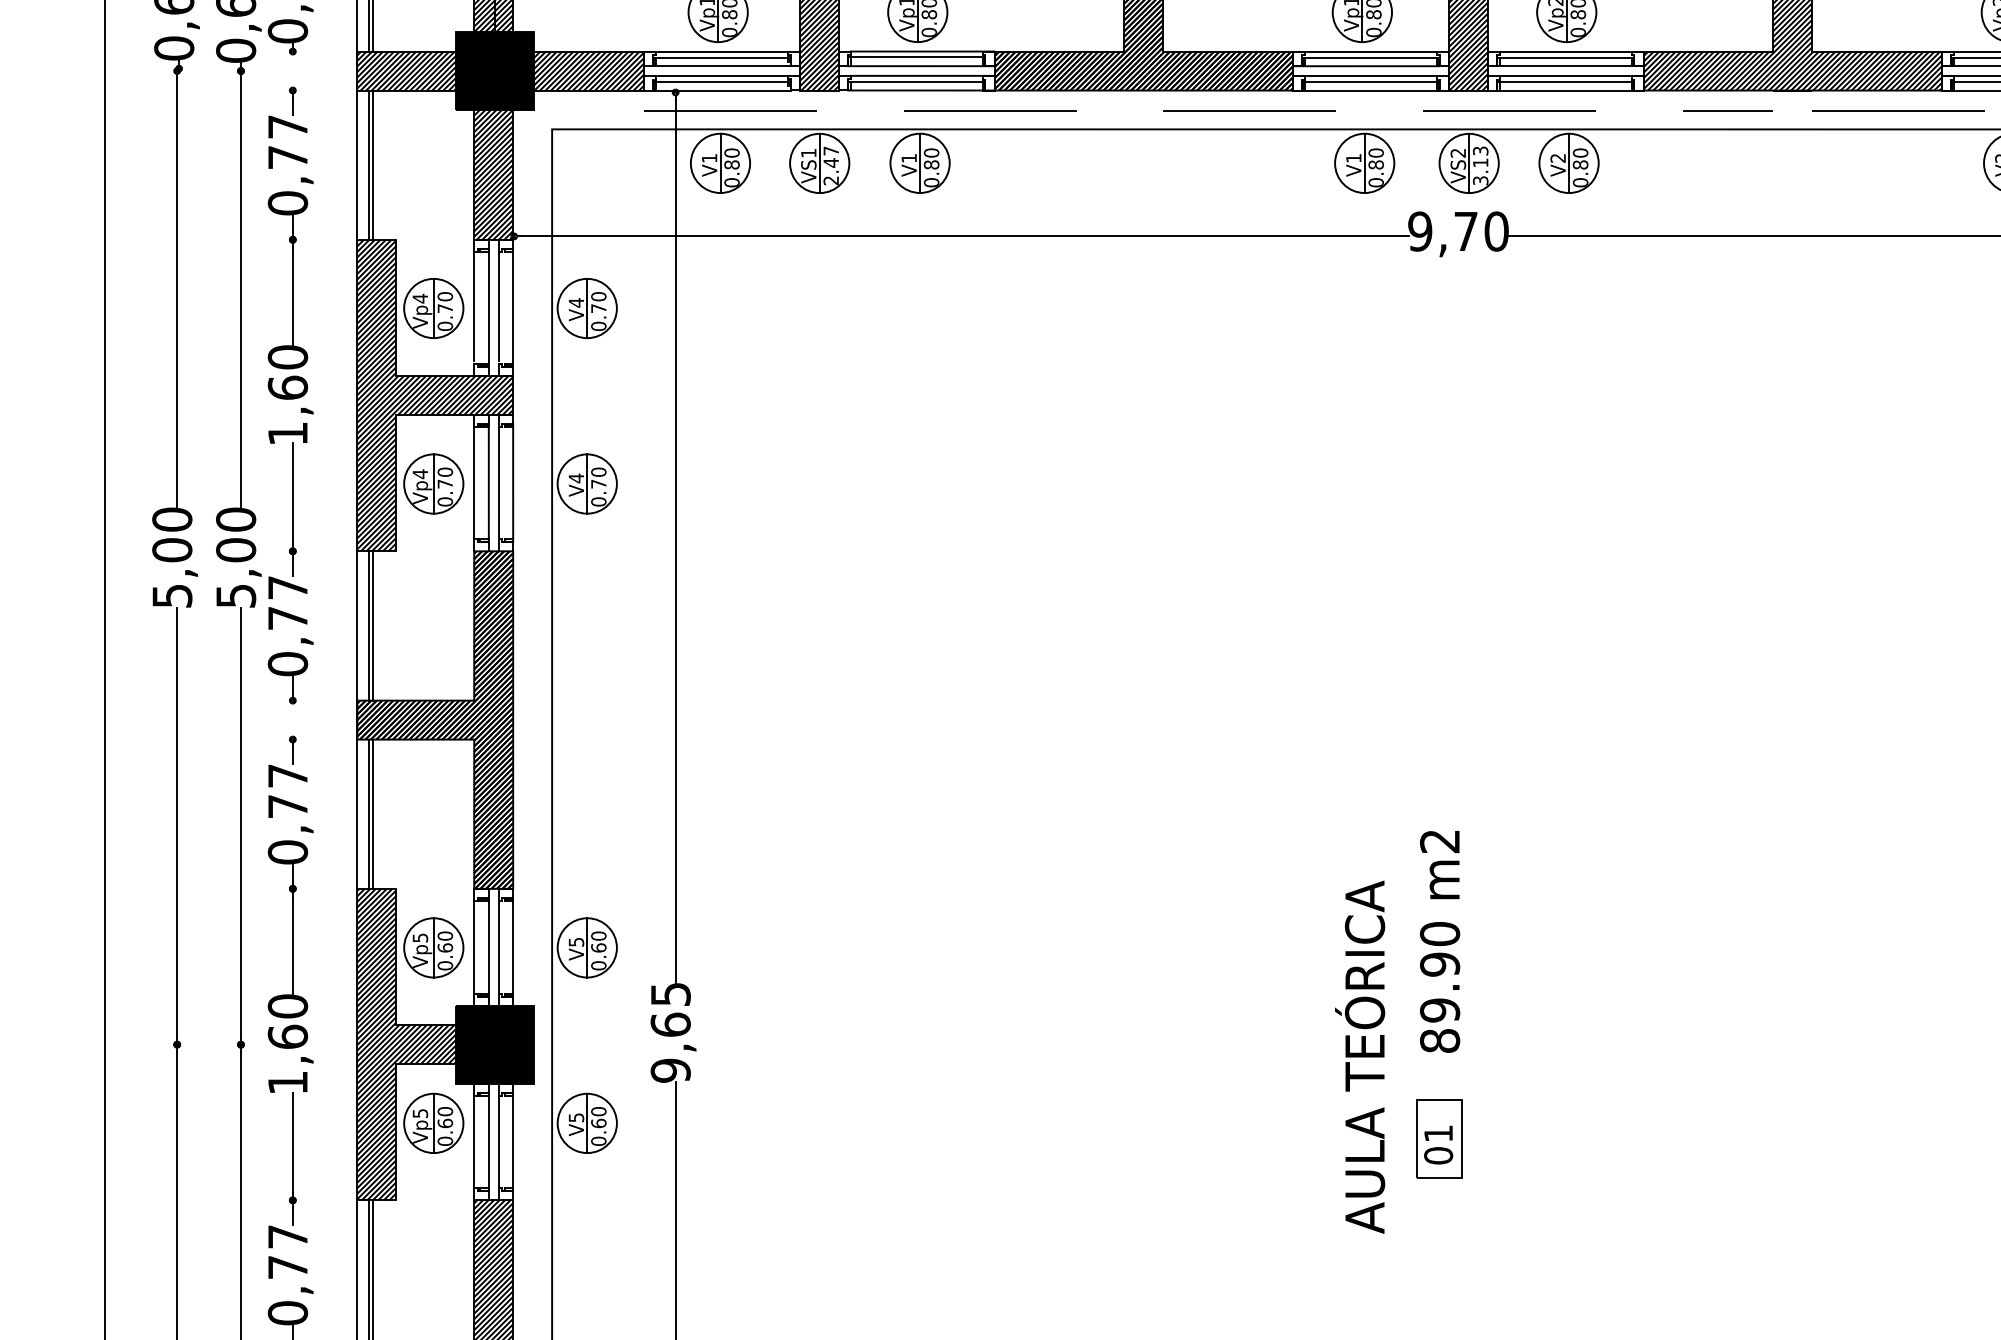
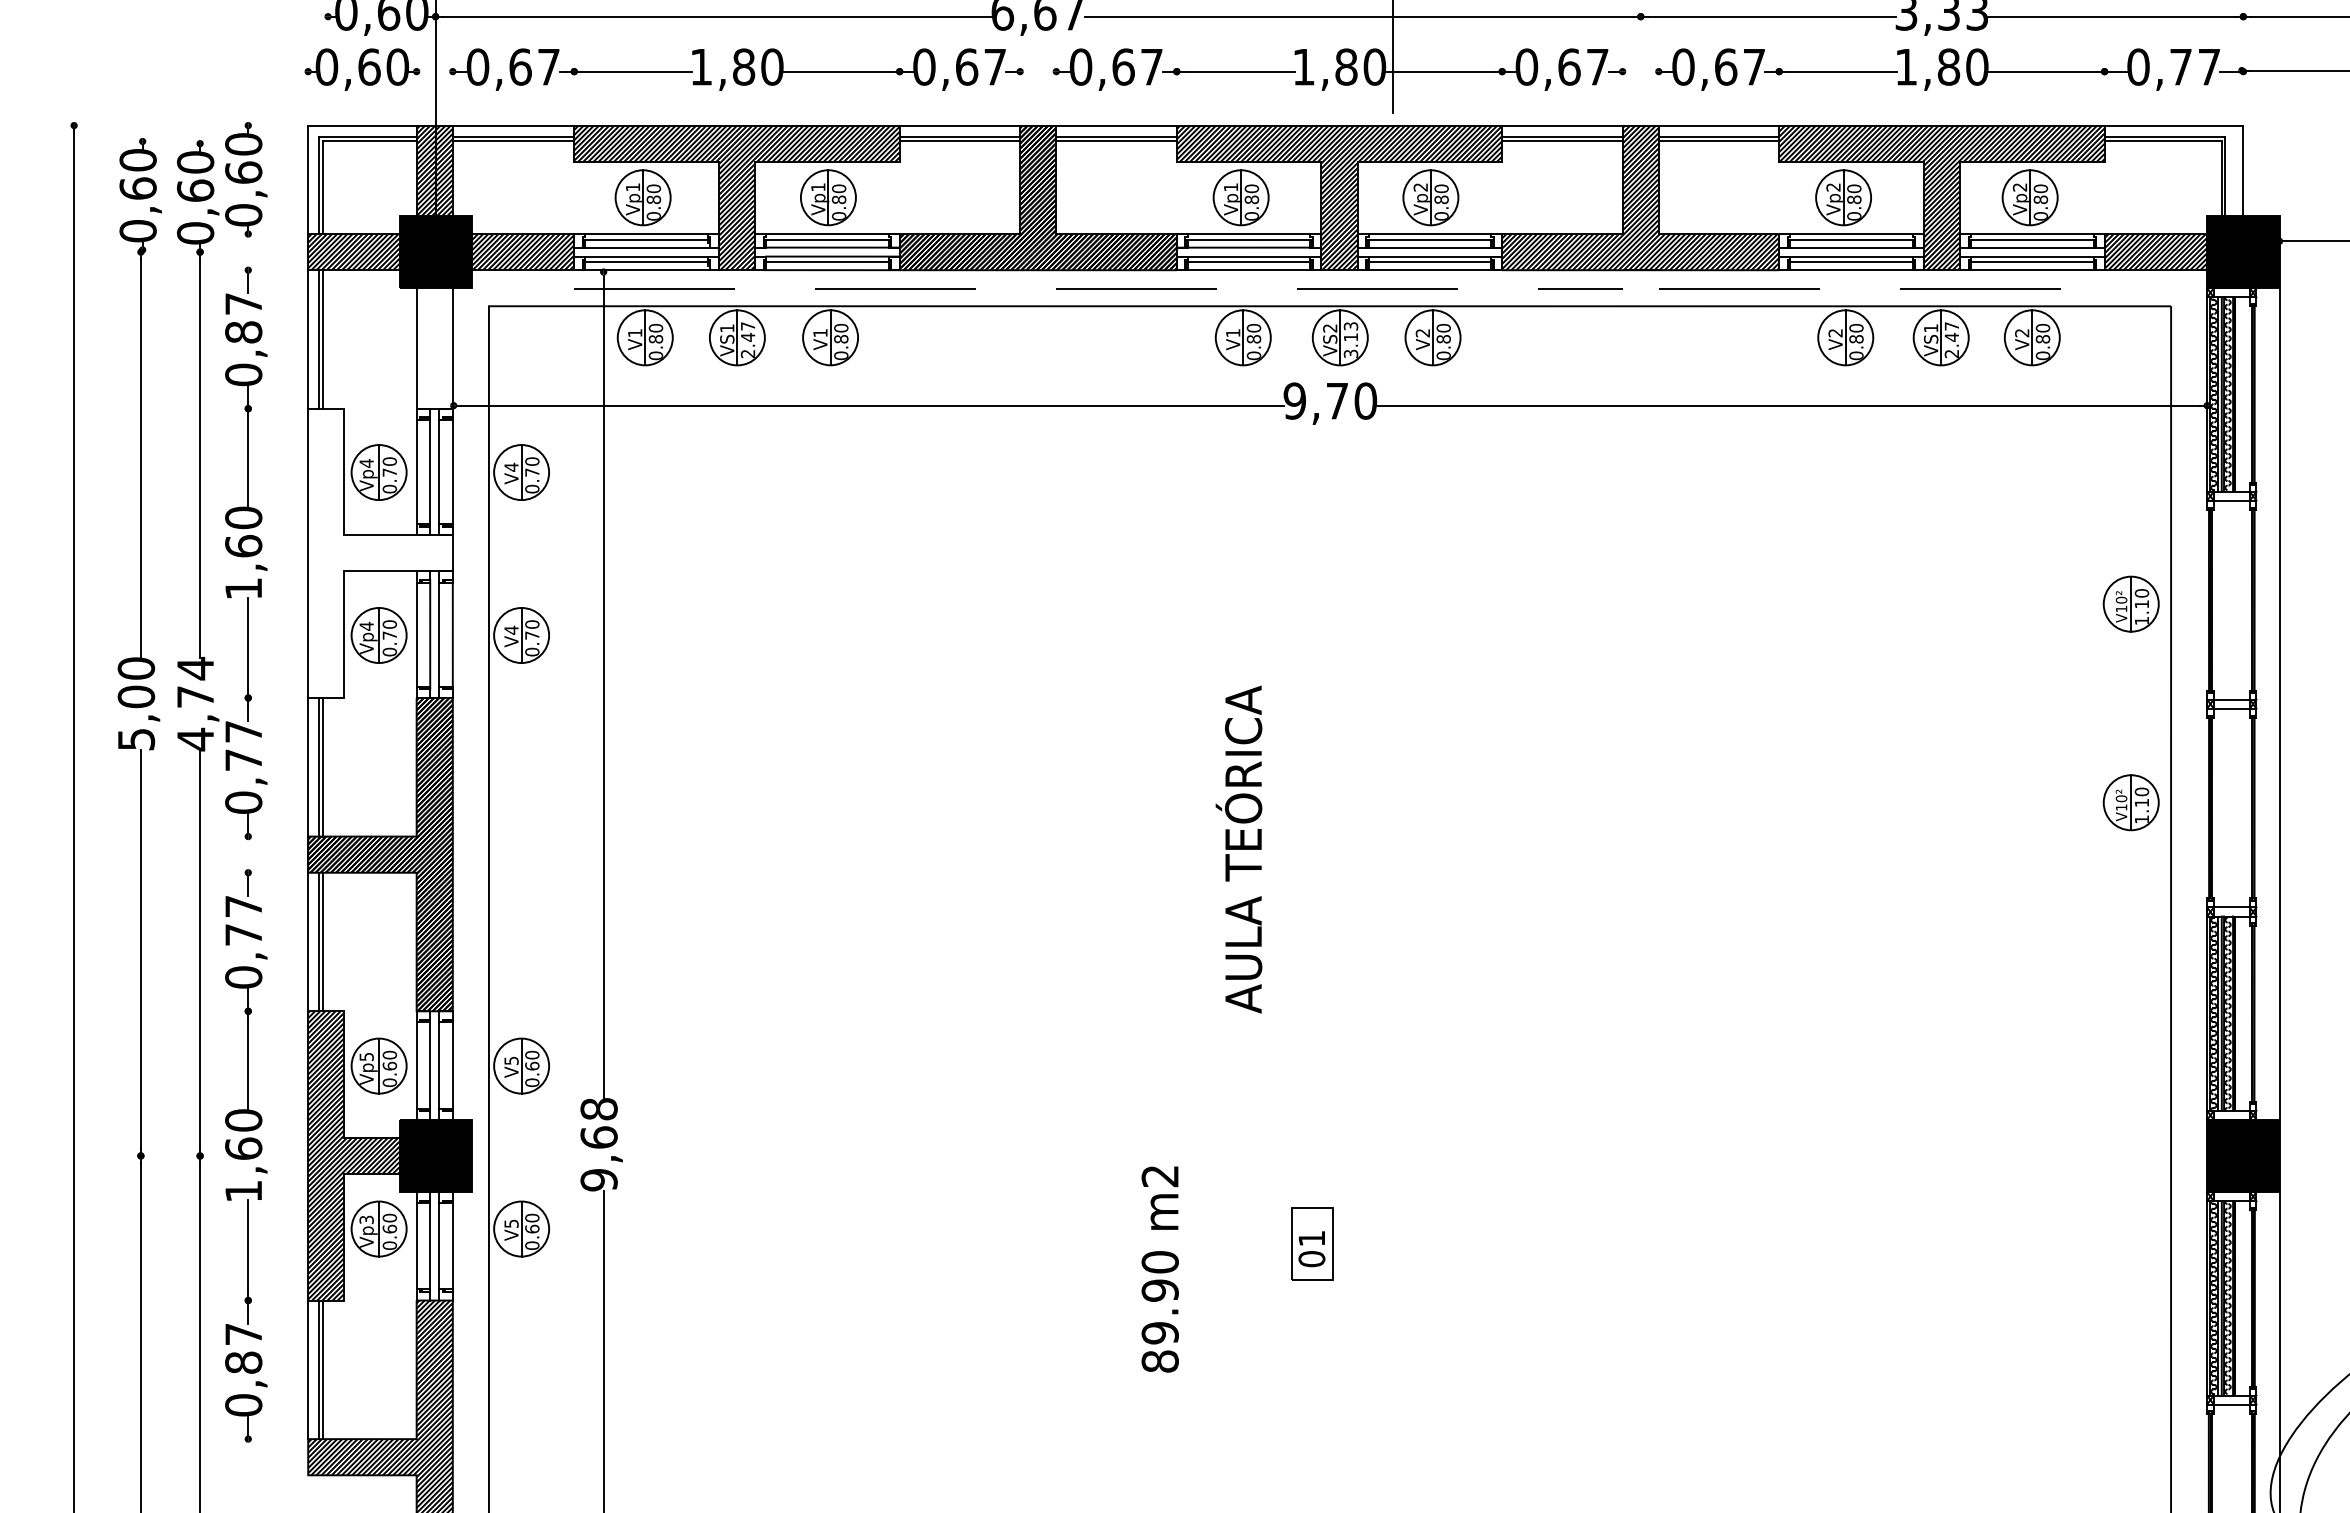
text: (287, 157) -> (243, 332), 0,77 -> 0,87
hatch: (493, 174) -> (434, 348), removed
hatch: (435, 394) -> (380, 552), removed
text: (235, 557) -> (195, 703), 5,00 -> 4,74
text: (1439, 941) -> (1159, 1269), moved
text: (670, 994) -> (598, 1109), 9,65 -> 9,68
text: (1359, 1057) -> (1238, 849), moved
text: (419, 1113) -> (365, 1219), Vp5 -> Vp3
text: (287, 1267) -> (243, 1362), 0,77 -> 0,87

